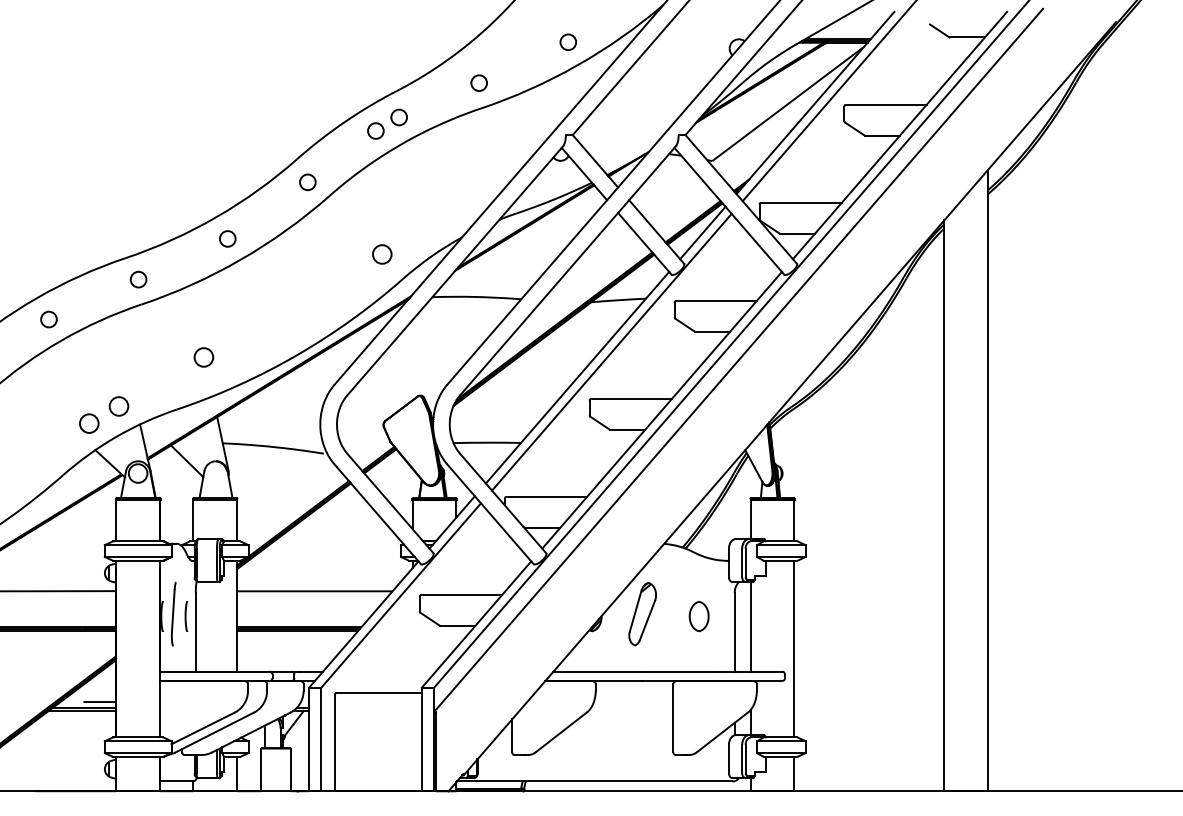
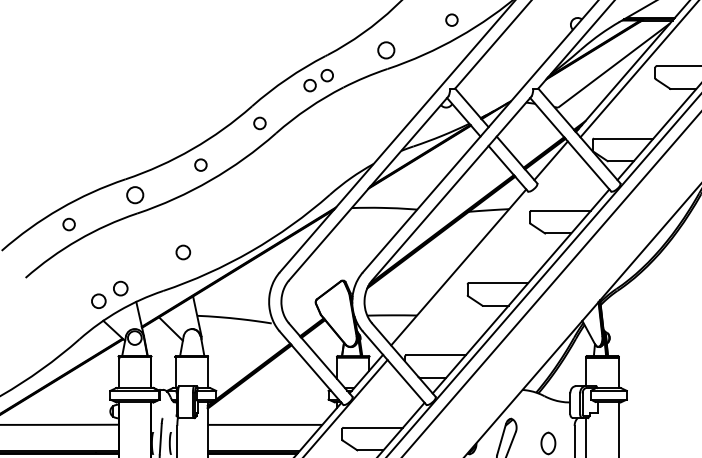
circle: (478, 82) -> (385, 49), size x1.4
circle: (382, 254) -> (314, 176), removed
circle: (138, 279) -> (135, 195), size x1.4
line: (611, 351) -> (483, 248), removed

